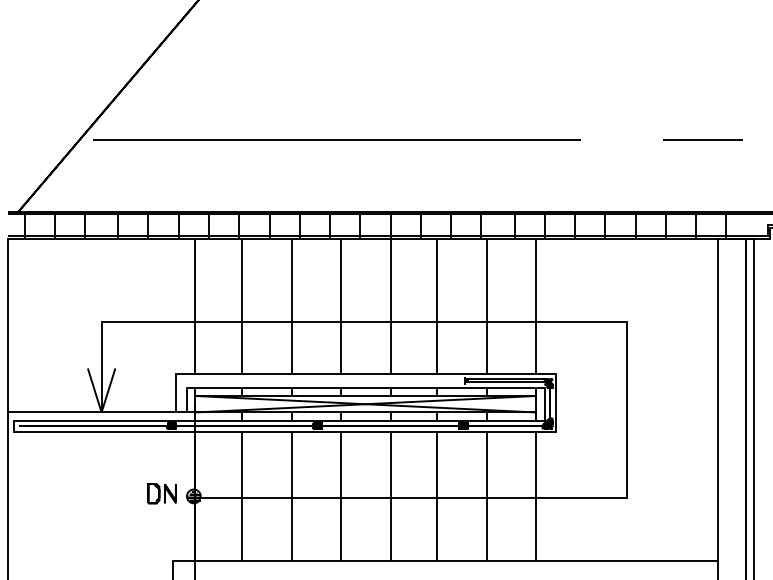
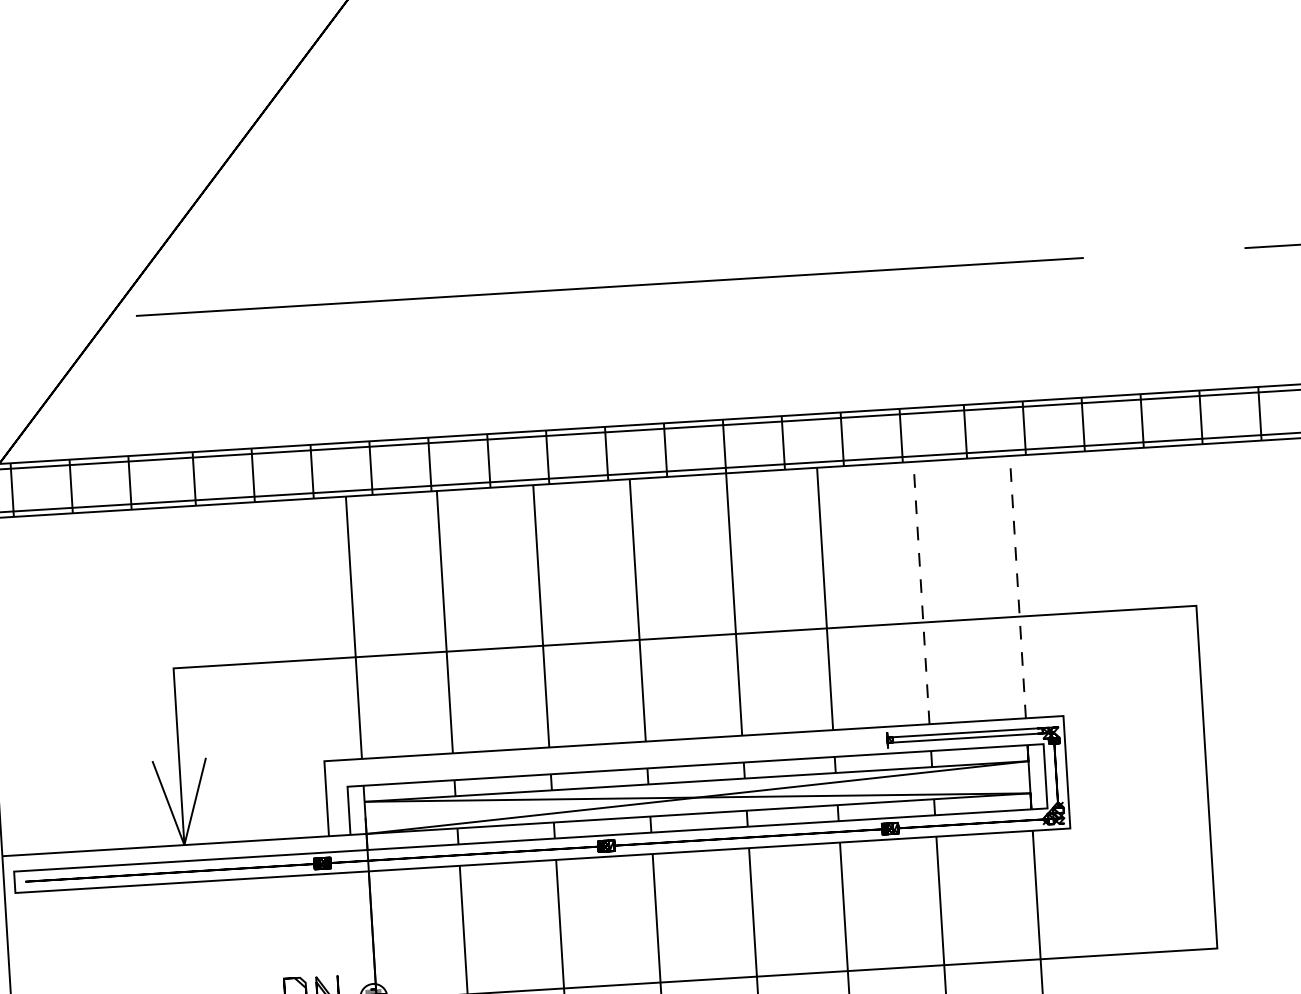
line: (486, 306) -> (920, 593), solid -> dashed
line: (536, 306) -> (1017, 587), solid -> dashed

